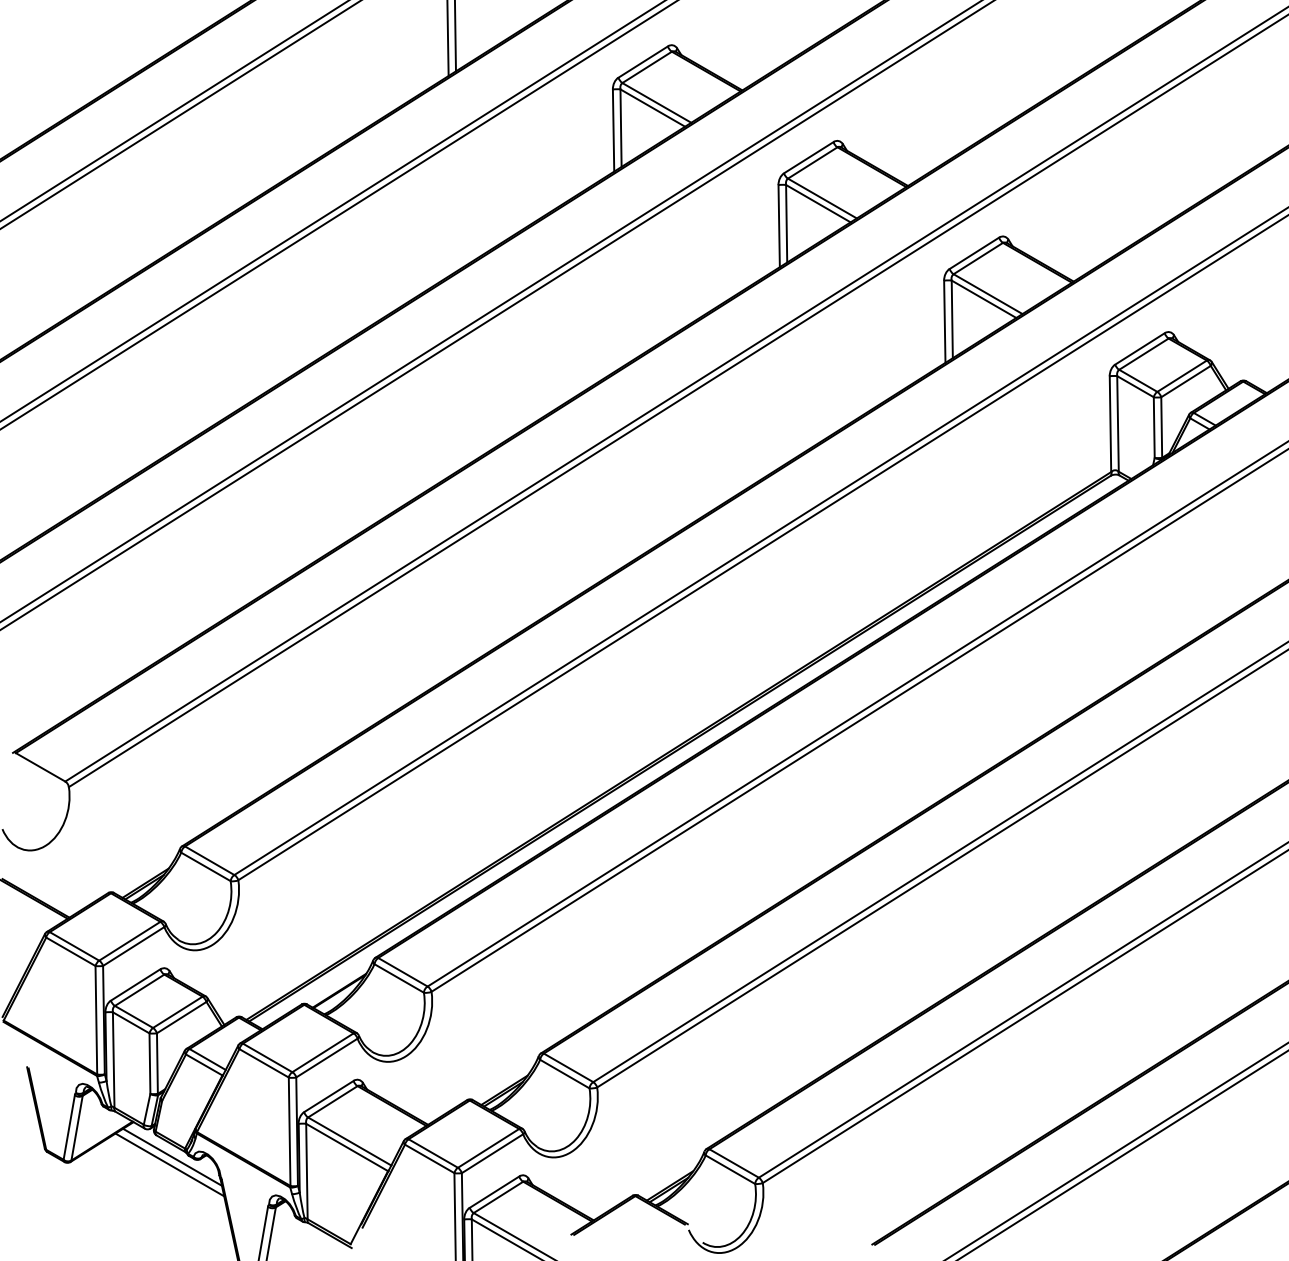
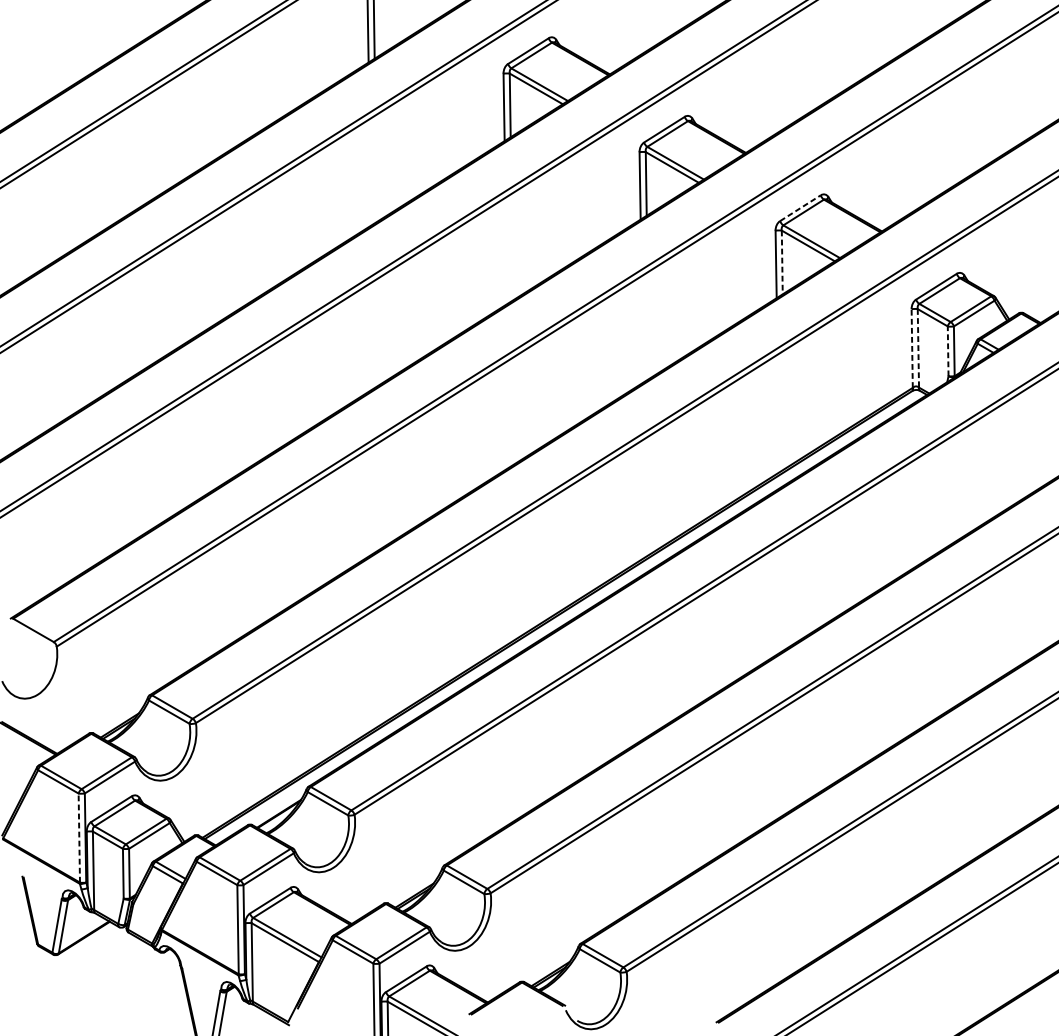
line: (974, 253) -> (800, 208), solid -> dashed
line: (952, 319) -> (782, 262), solid -> dashed
line: (1118, 423) -> (918, 347), solid -> dashed
line: (1110, 424) -> (912, 348), solid -> dashed
line: (1154, 427) -> (948, 351), solid -> dashed
line: (96, 1019) -> (79, 837), solid -> dashed
line: (172, 1156) -> (141, 950), removed
line: (169, 1164) -> (139, 956), removed

